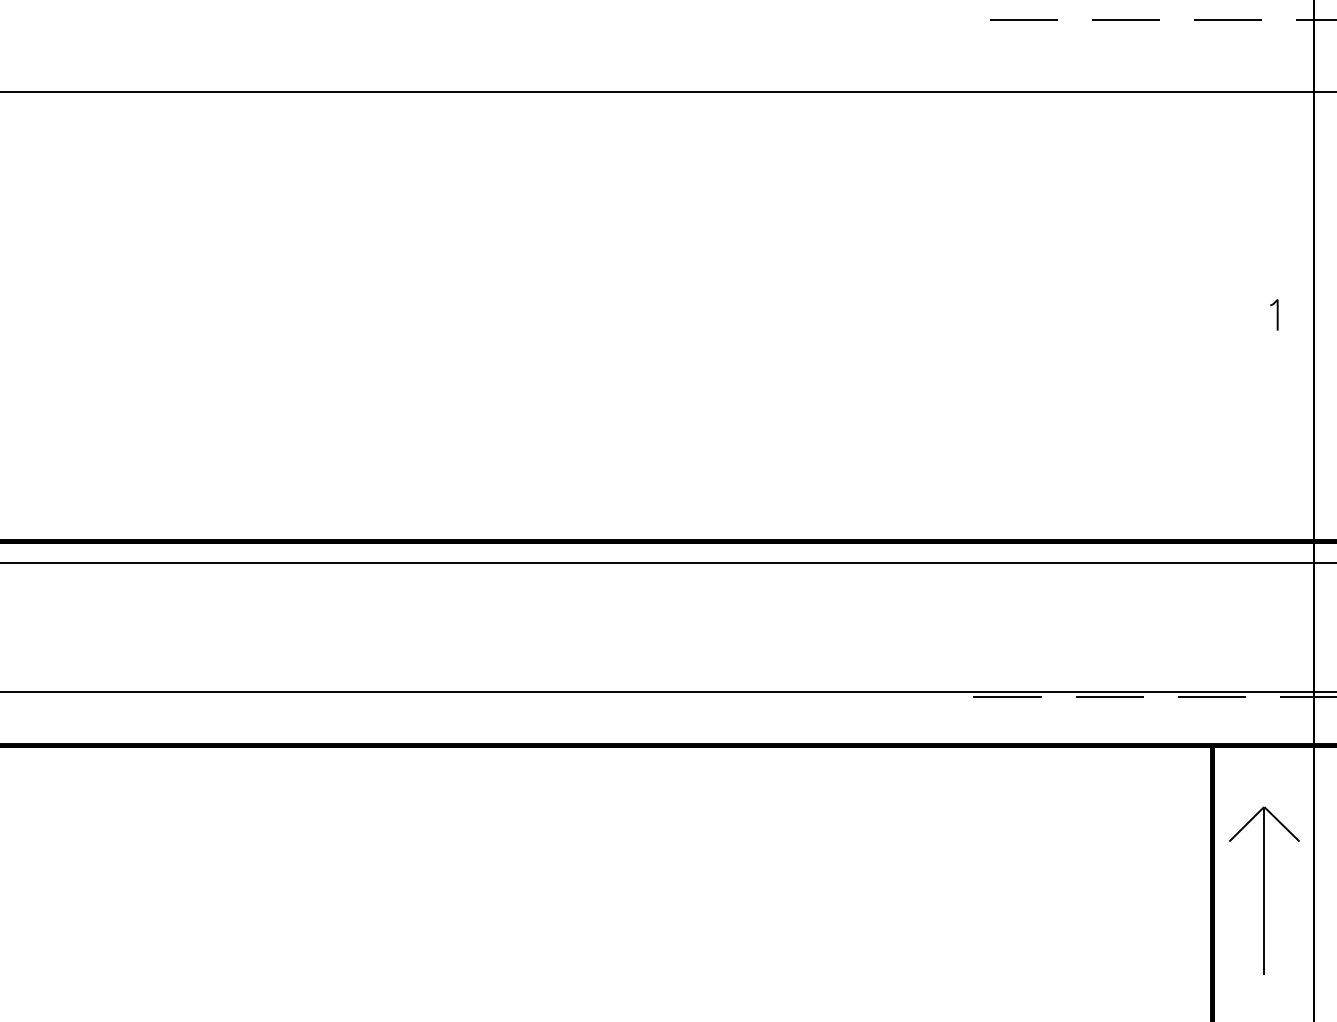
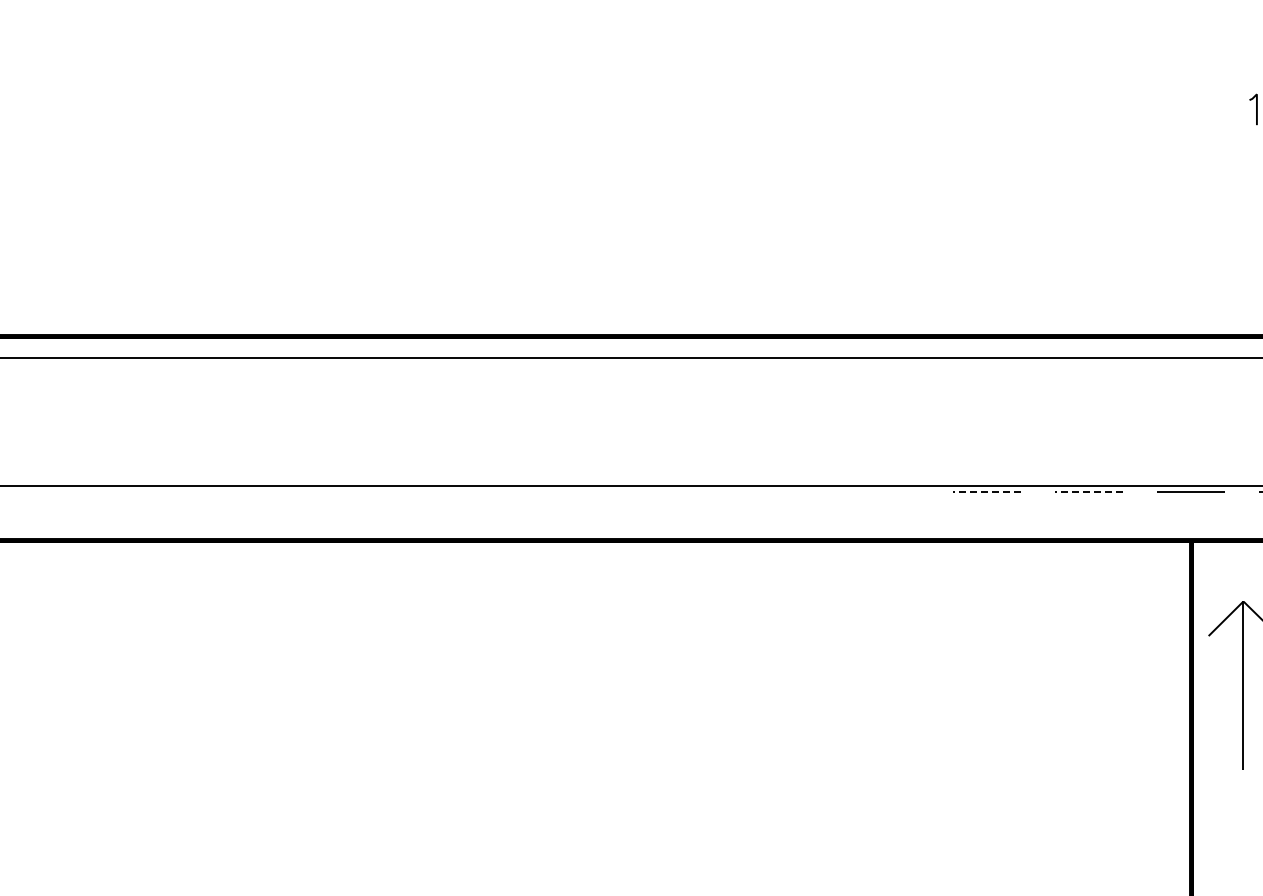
line: (1006, 697) -> (985, 492), solid -> dashed
line: (1109, 697) -> (1088, 492), solid -> dashed

